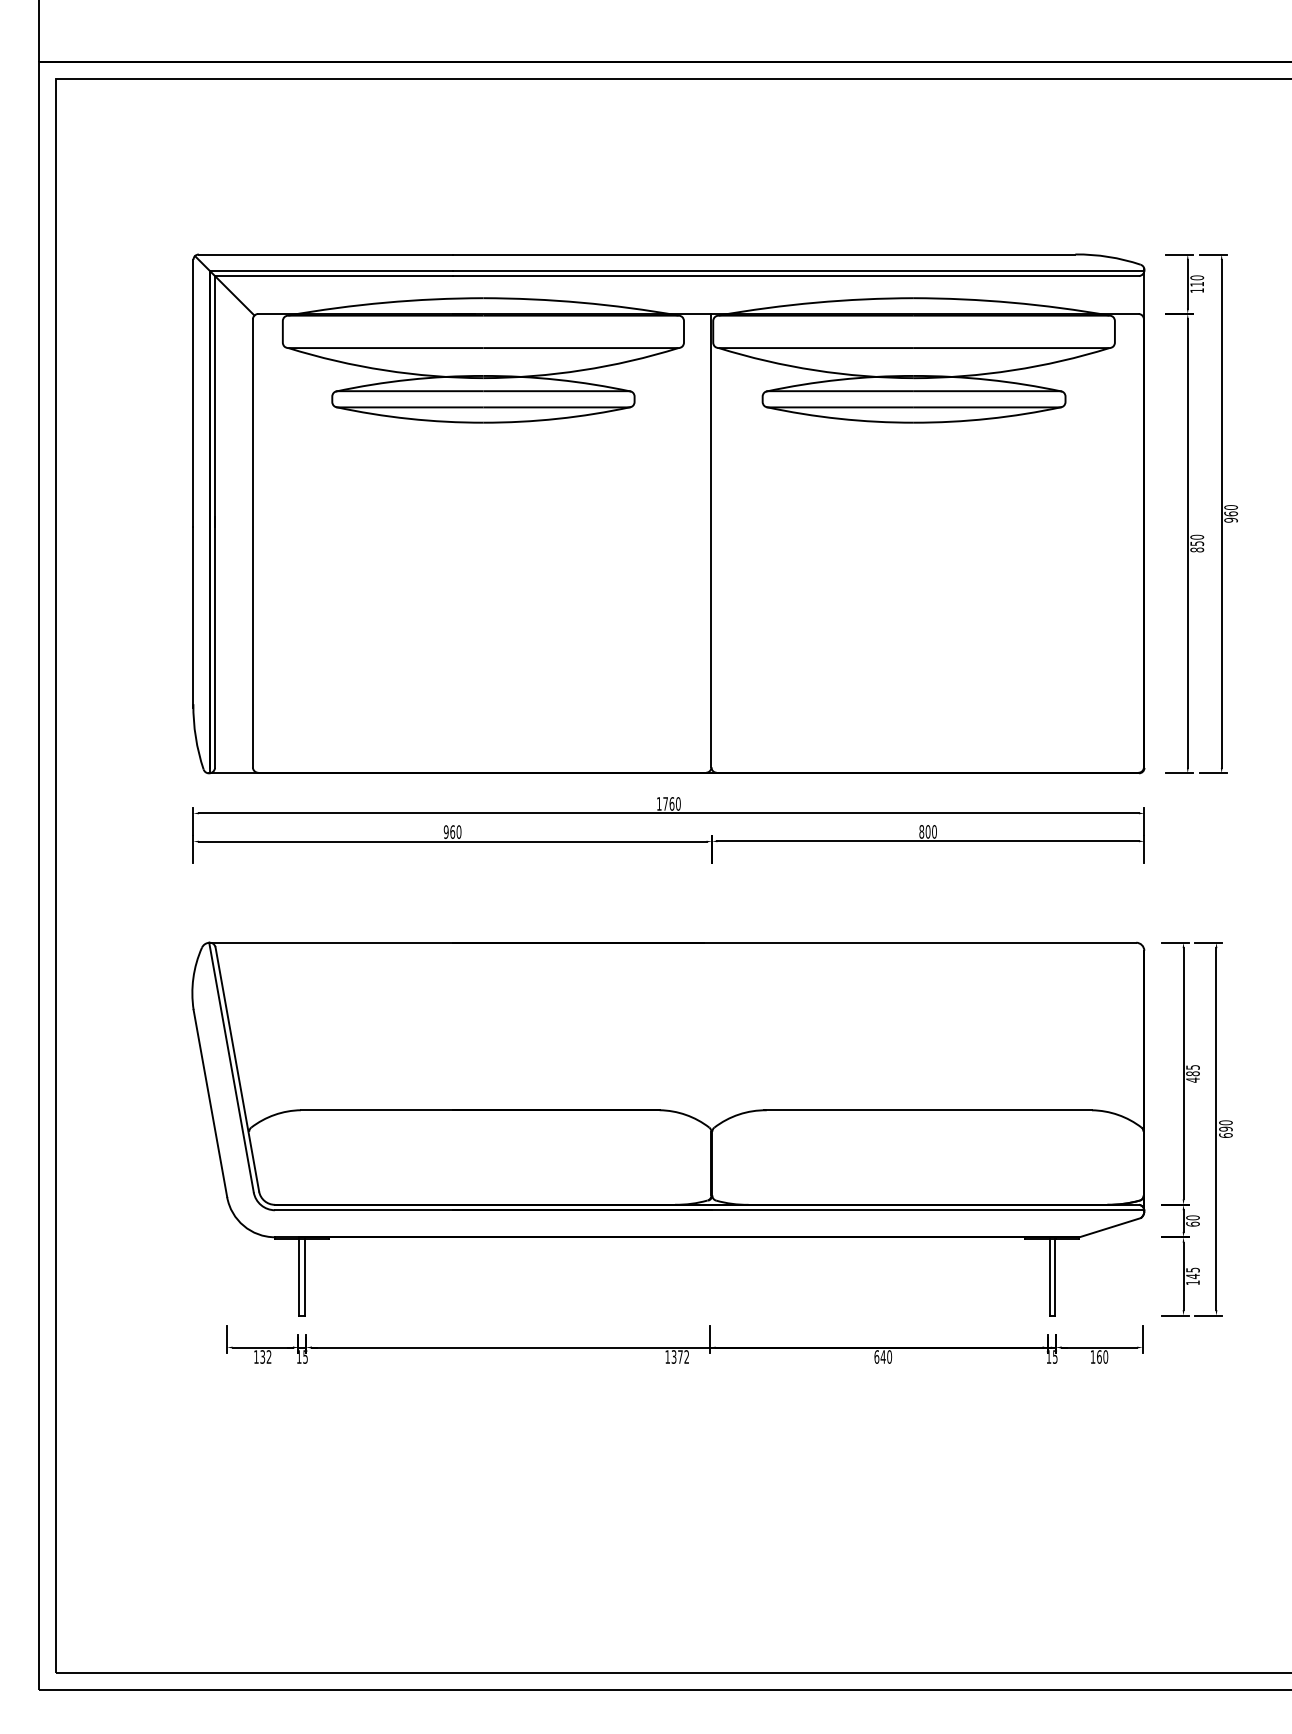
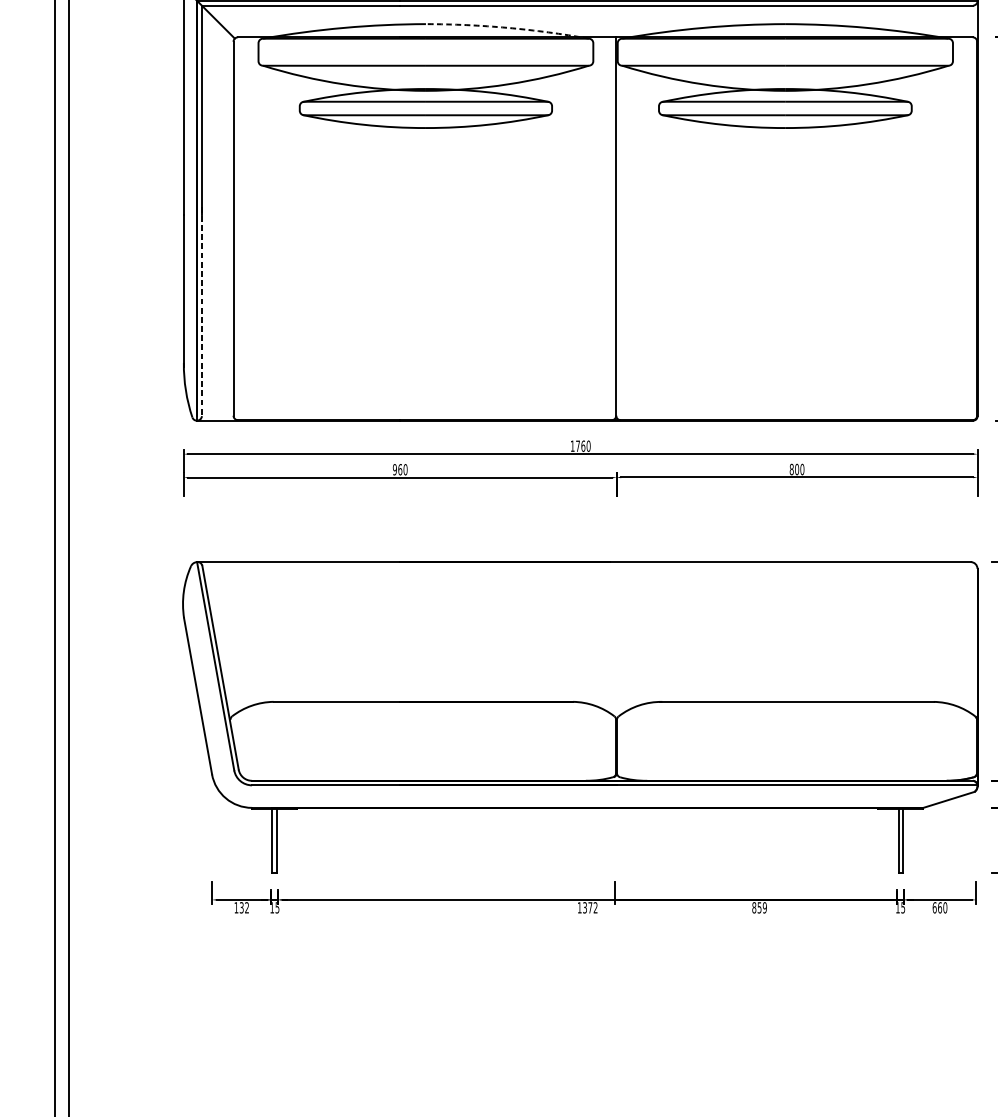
arc: (581, 302) -> (507, 27), solid -> dashed
line: (215, 642) -> (202, 311), solid -> dashed
text: (882, 1356) -> (759, 907), 640 -> 859
text: (1092, 1356) -> (934, 907), 160 -> 660

